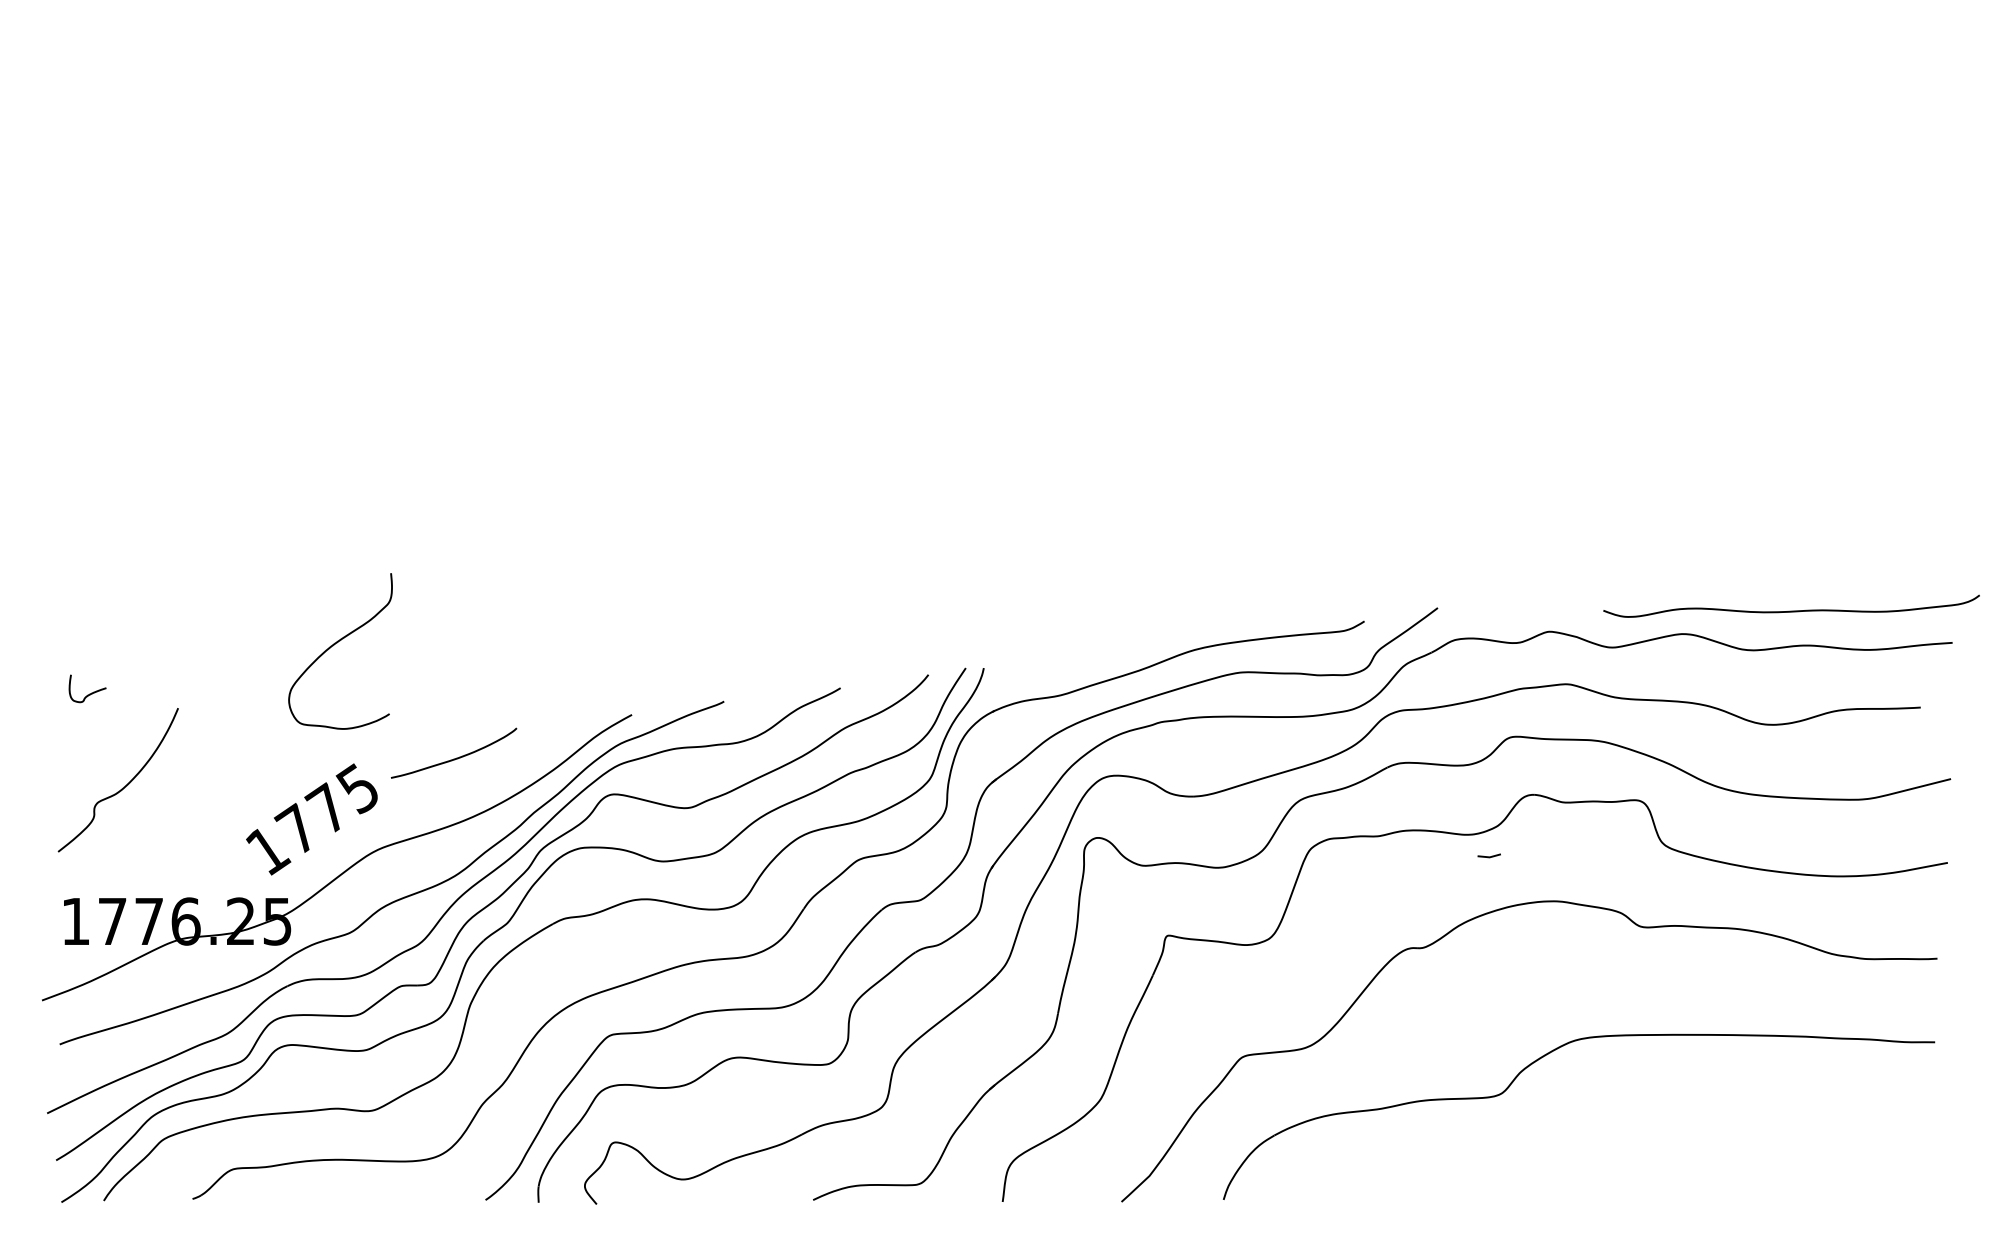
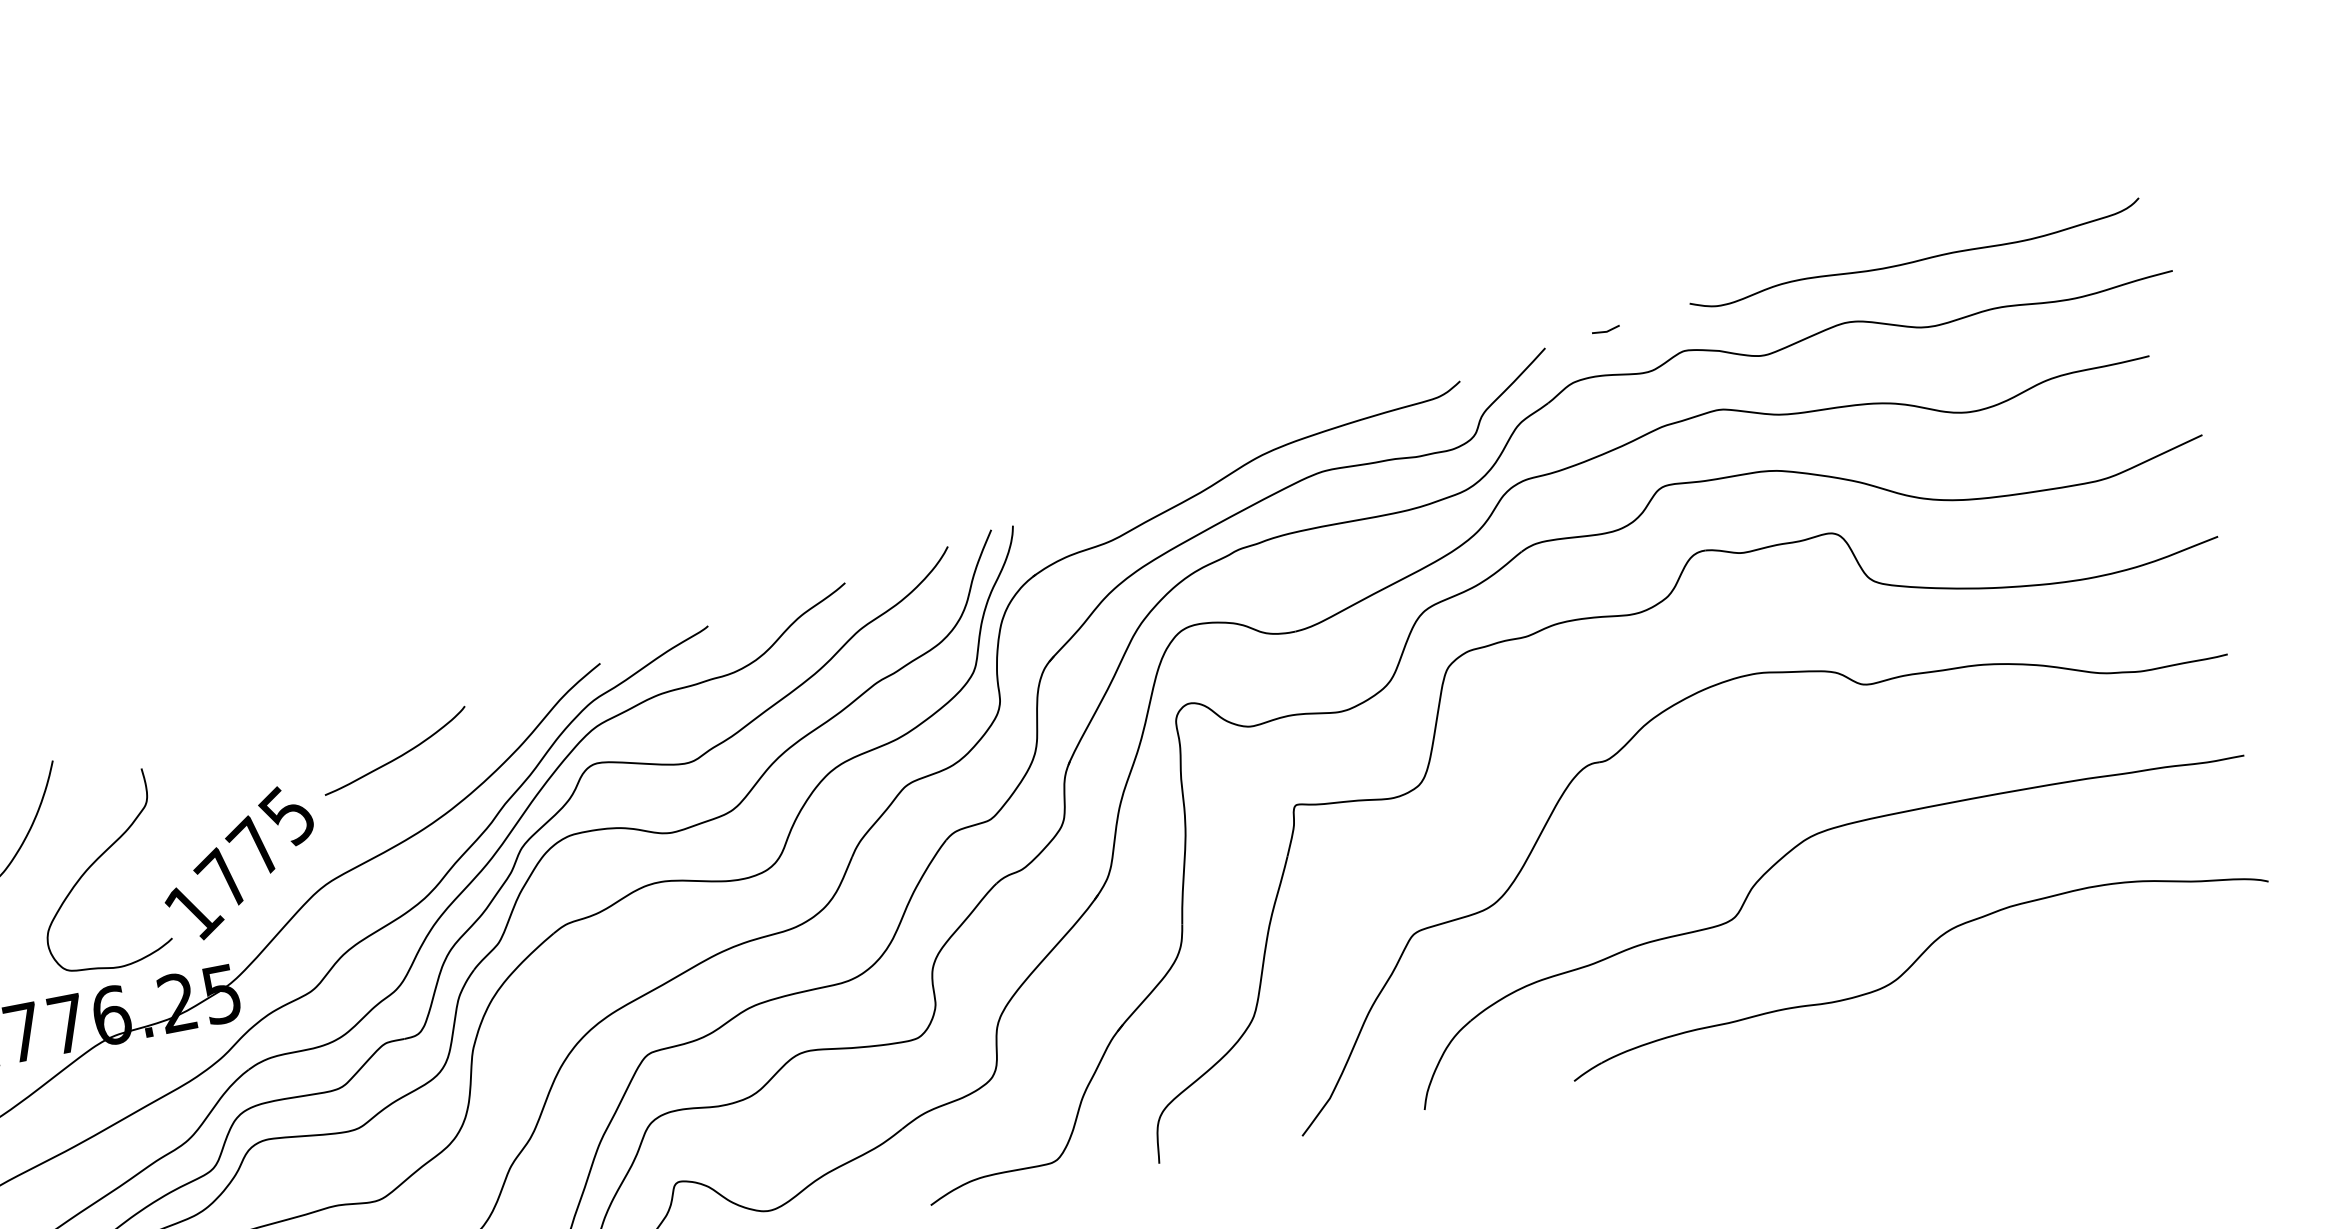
curve: (1791, 610) -> (1915, 259), moved
curve: (334, 645) -> (90, 868), moved
line: (1488, 856) -> (1605, 331), moved
part: (1641, 1161) -> (1918, 967), added

